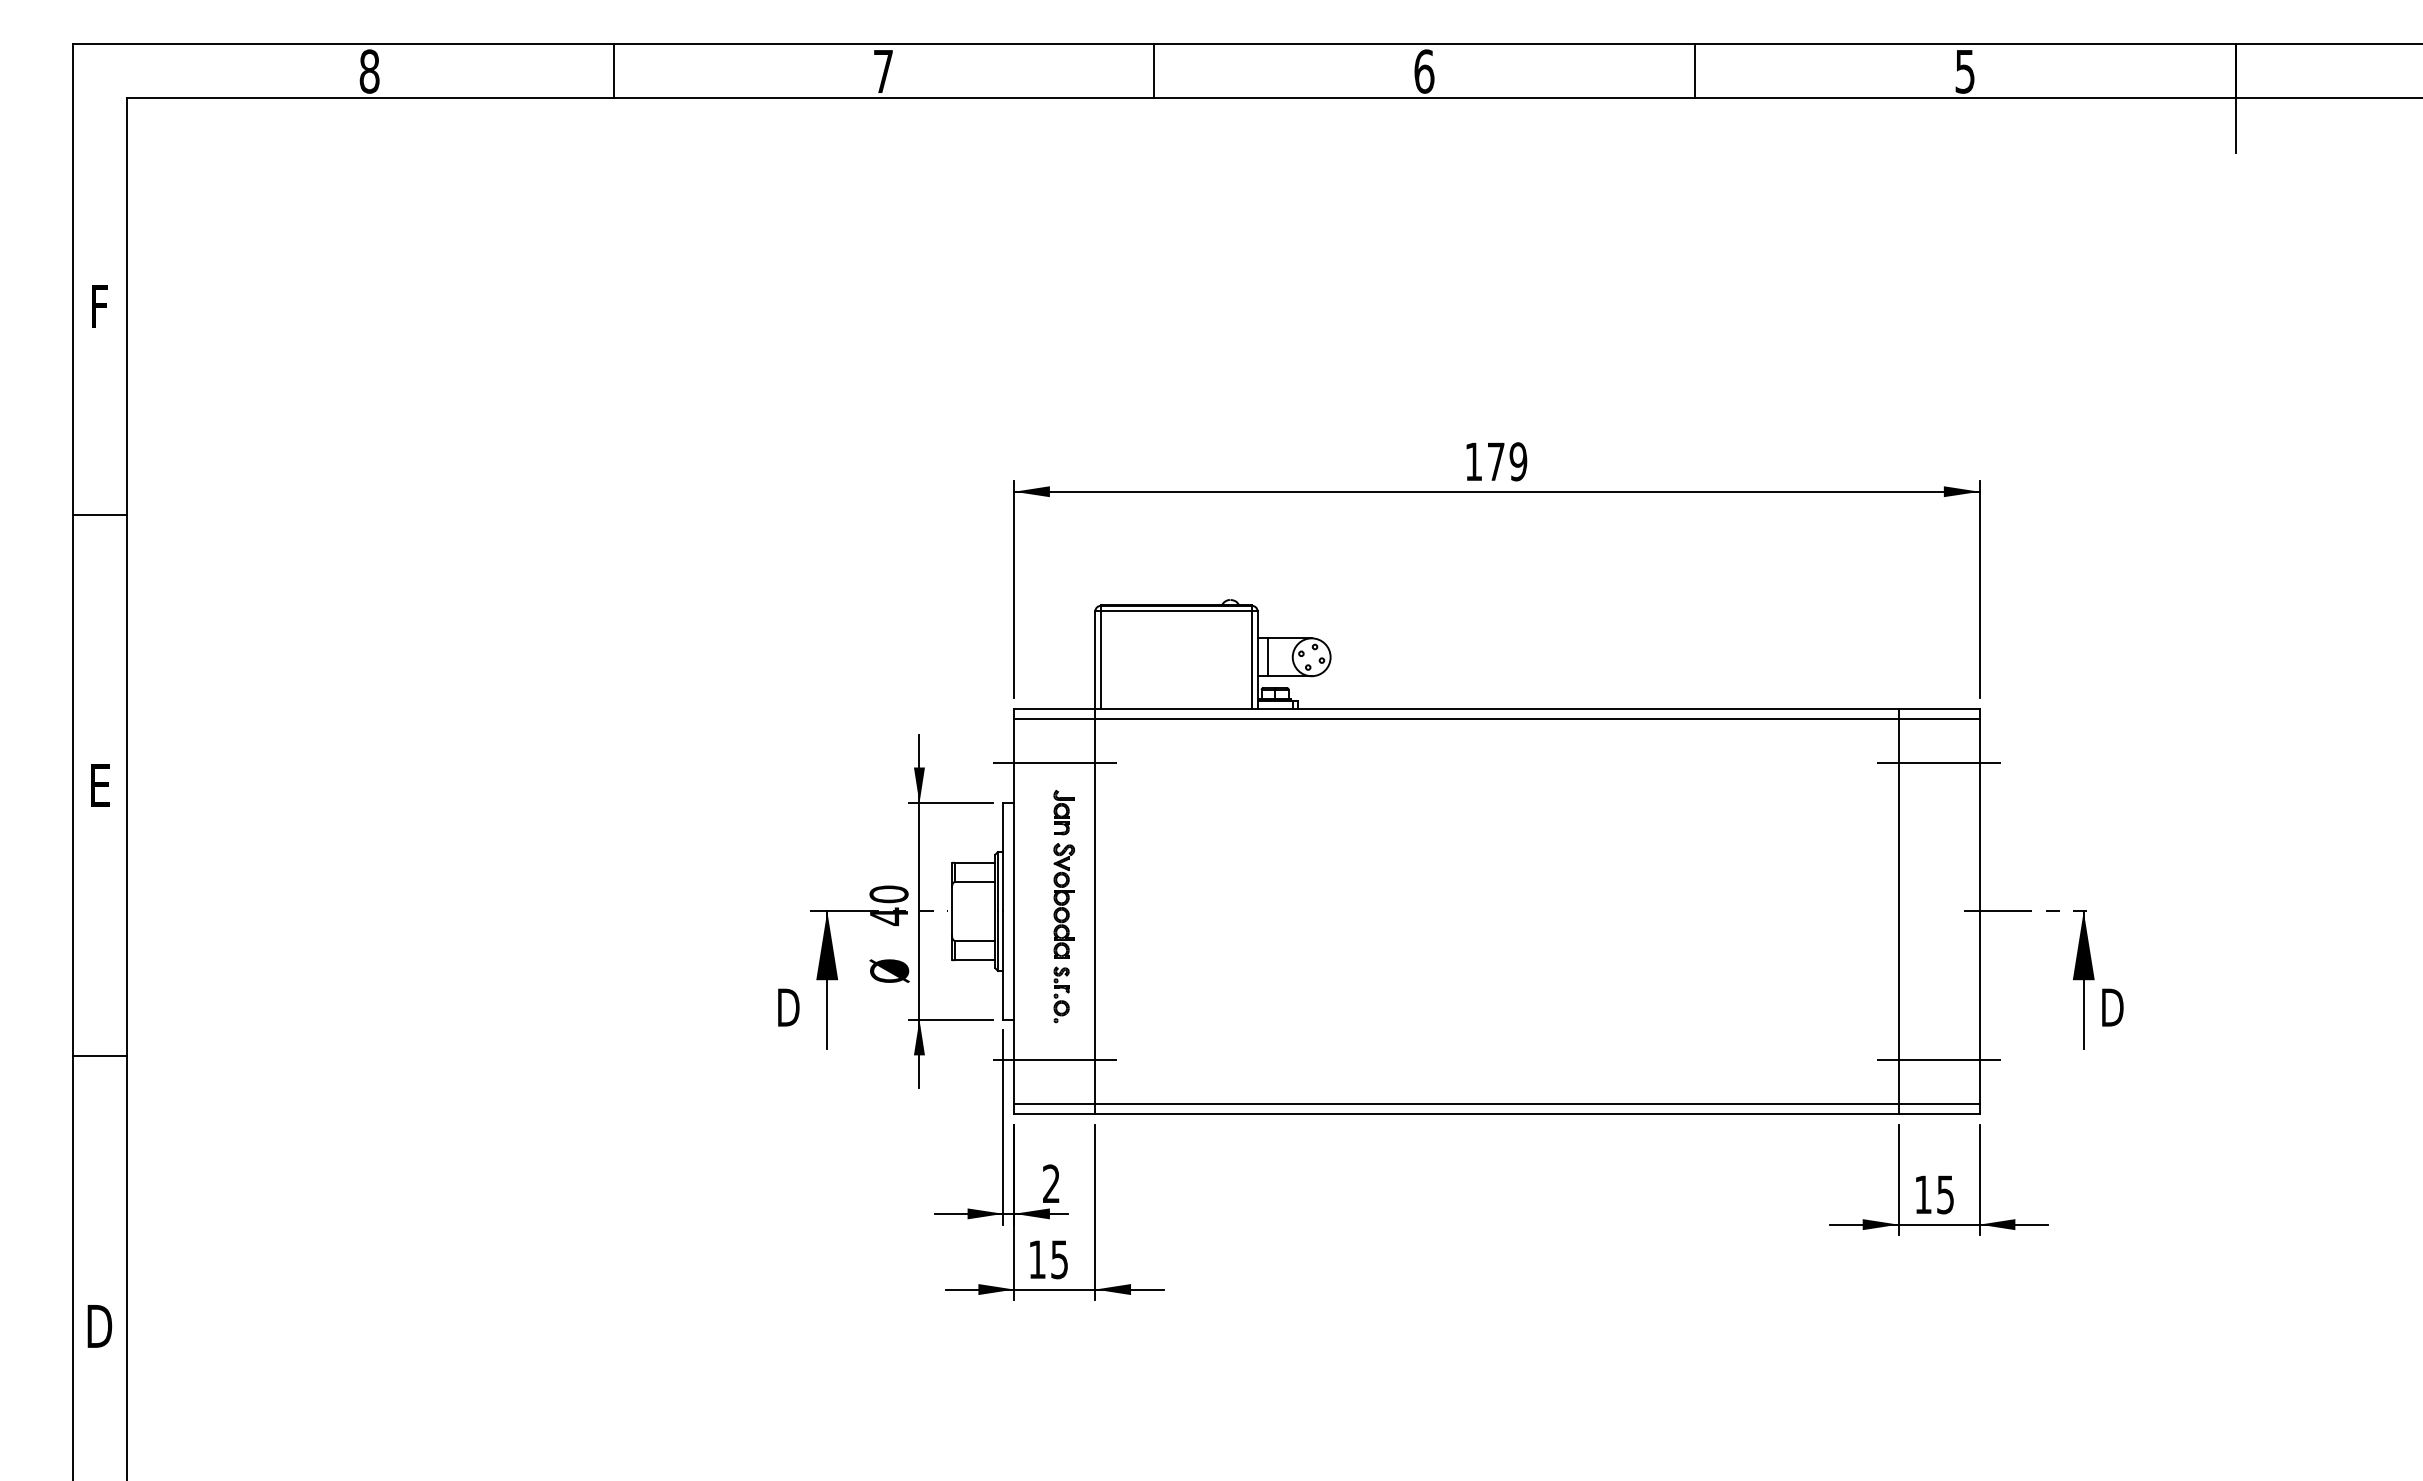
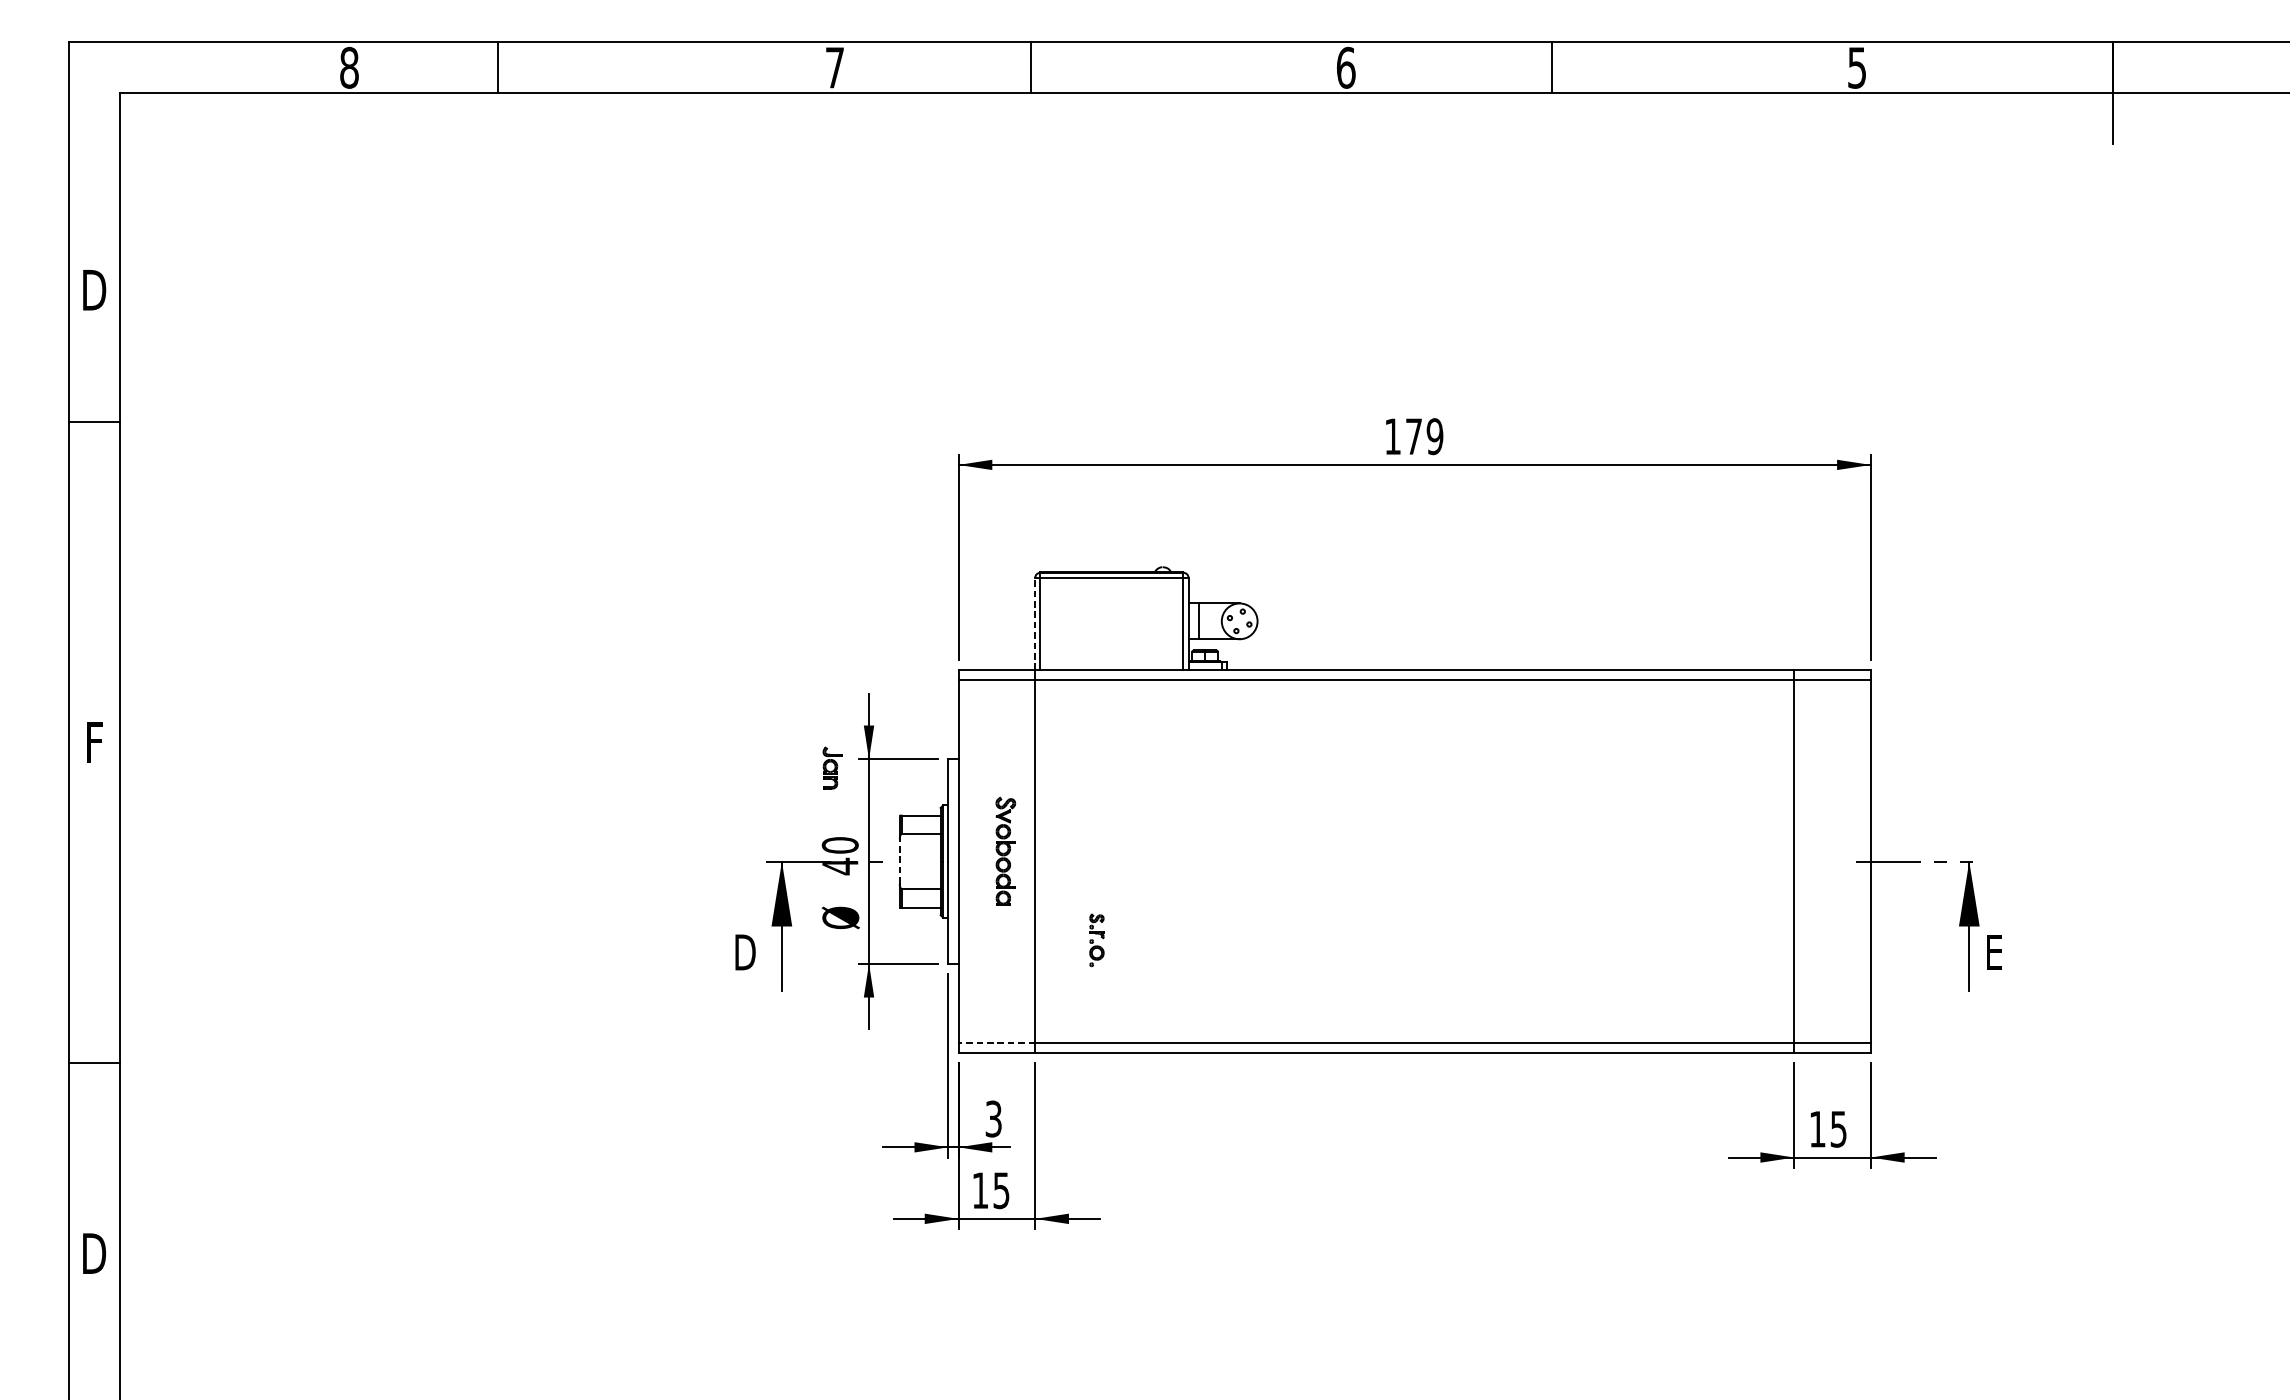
line: (613, 71) -> (497, 67), moved
line: (1154, 71) -> (1030, 67), moved
line: (1695, 71) -> (1552, 67), moved
text: (99, 306) -> (94, 289), F -> D
line: (99, 514) -> (94, 421), moved
line: (1095, 659) -> (1035, 623), solid -> dashed
line: (1054, 762) -> (996, 720), removed
line: (1938, 762) -> (1832, 720), removed
text: (100, 785) -> (95, 742), E -> F
part: (1063, 812) -> (832, 768), moved
line: (952, 911) -> (900, 861), solid -> dashed
part: (1061, 994) -> (1096, 940), moved
text: (2112, 1007) -> (1996, 952), D -> E
line: (99, 1055) -> (94, 1062), moved
line: (1054, 1060) -> (996, 1002), removed
line: (1938, 1060) -> (1832, 1002), removed
line: (1054, 1103) -> (996, 1043), solid -> dashed
text: (1051, 1183) -> (993, 1118), 2 -> 3

